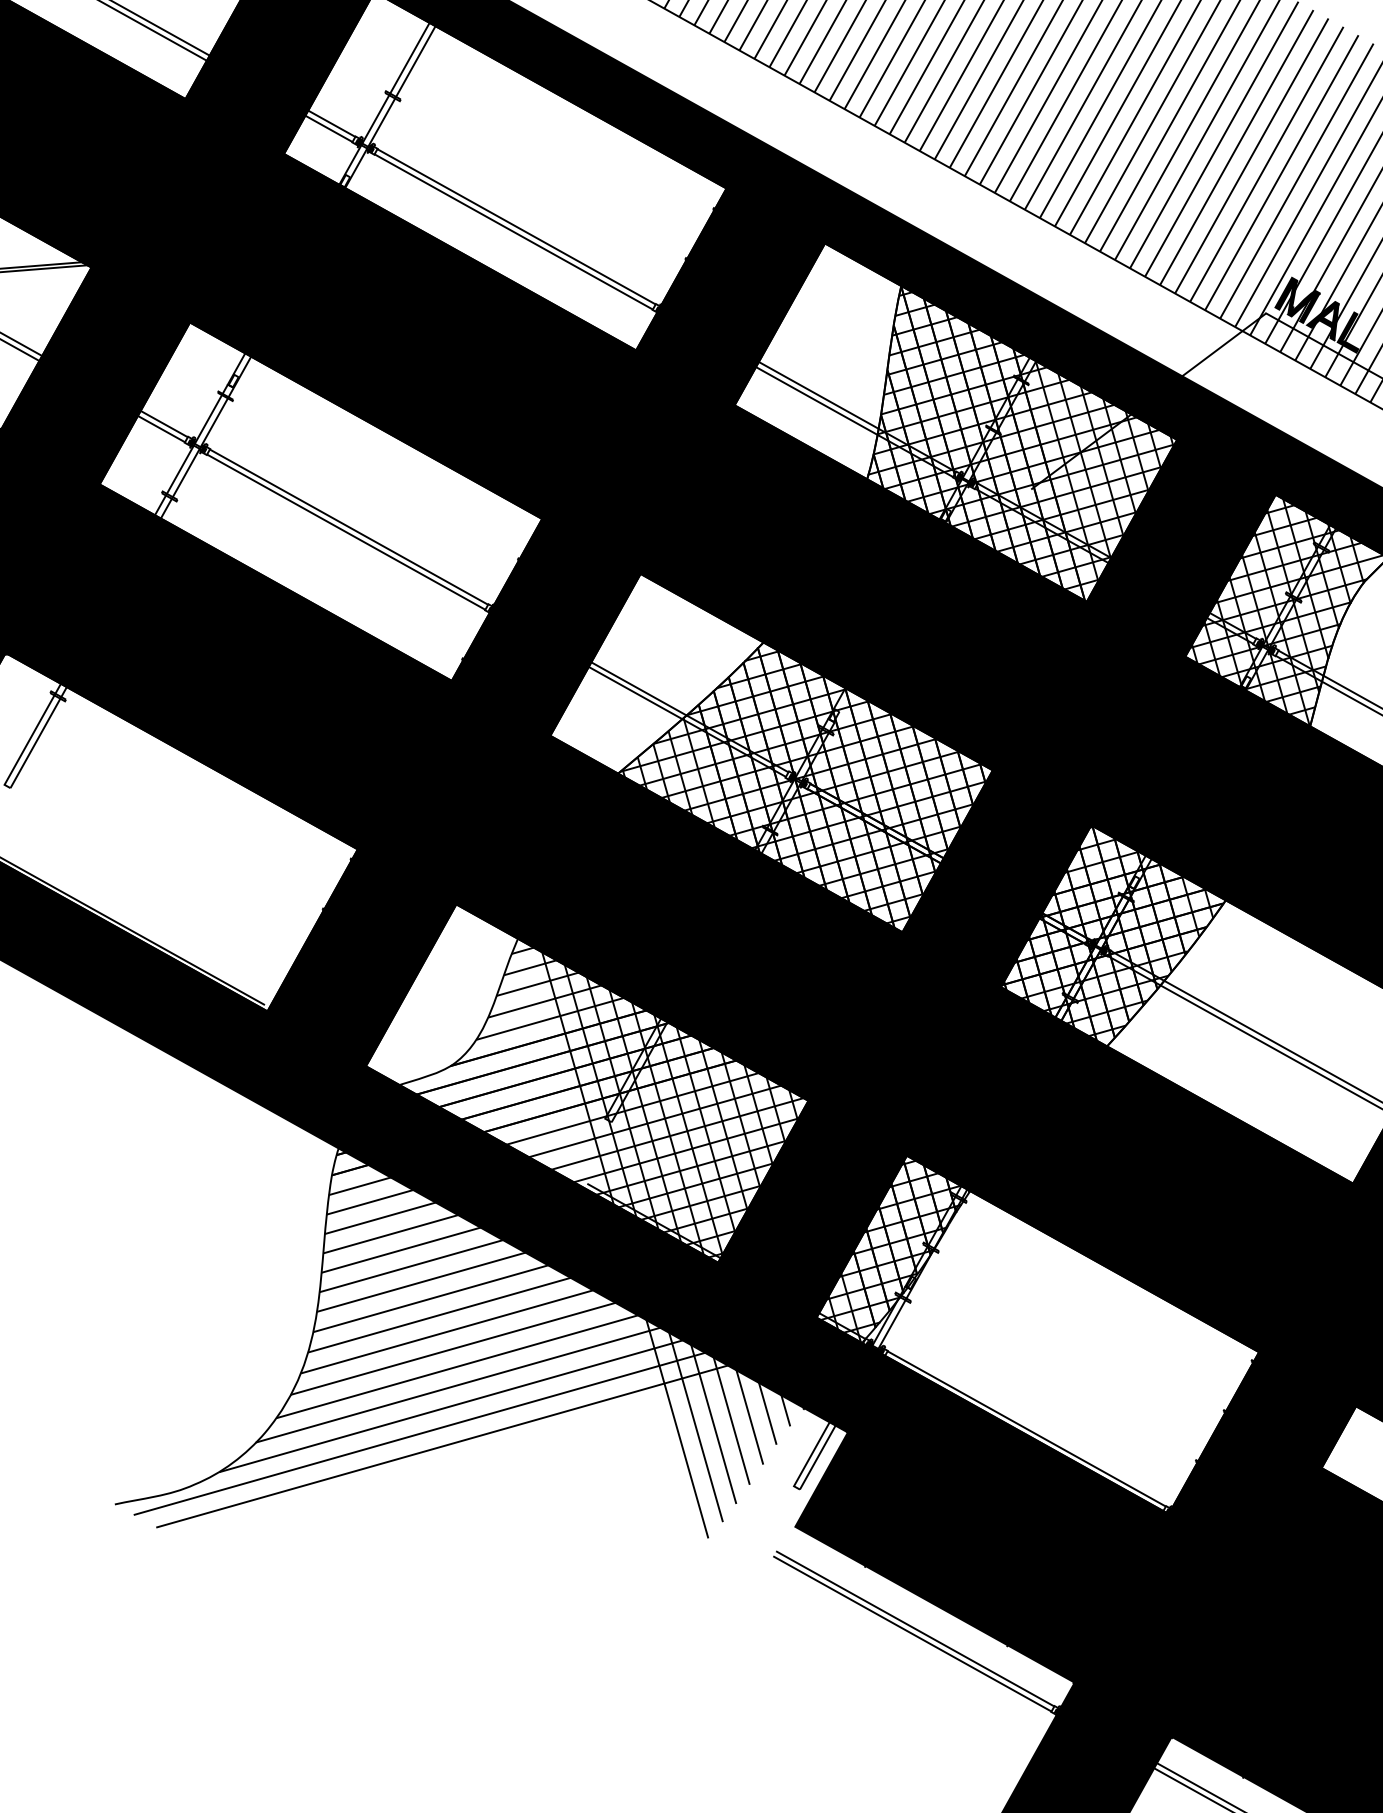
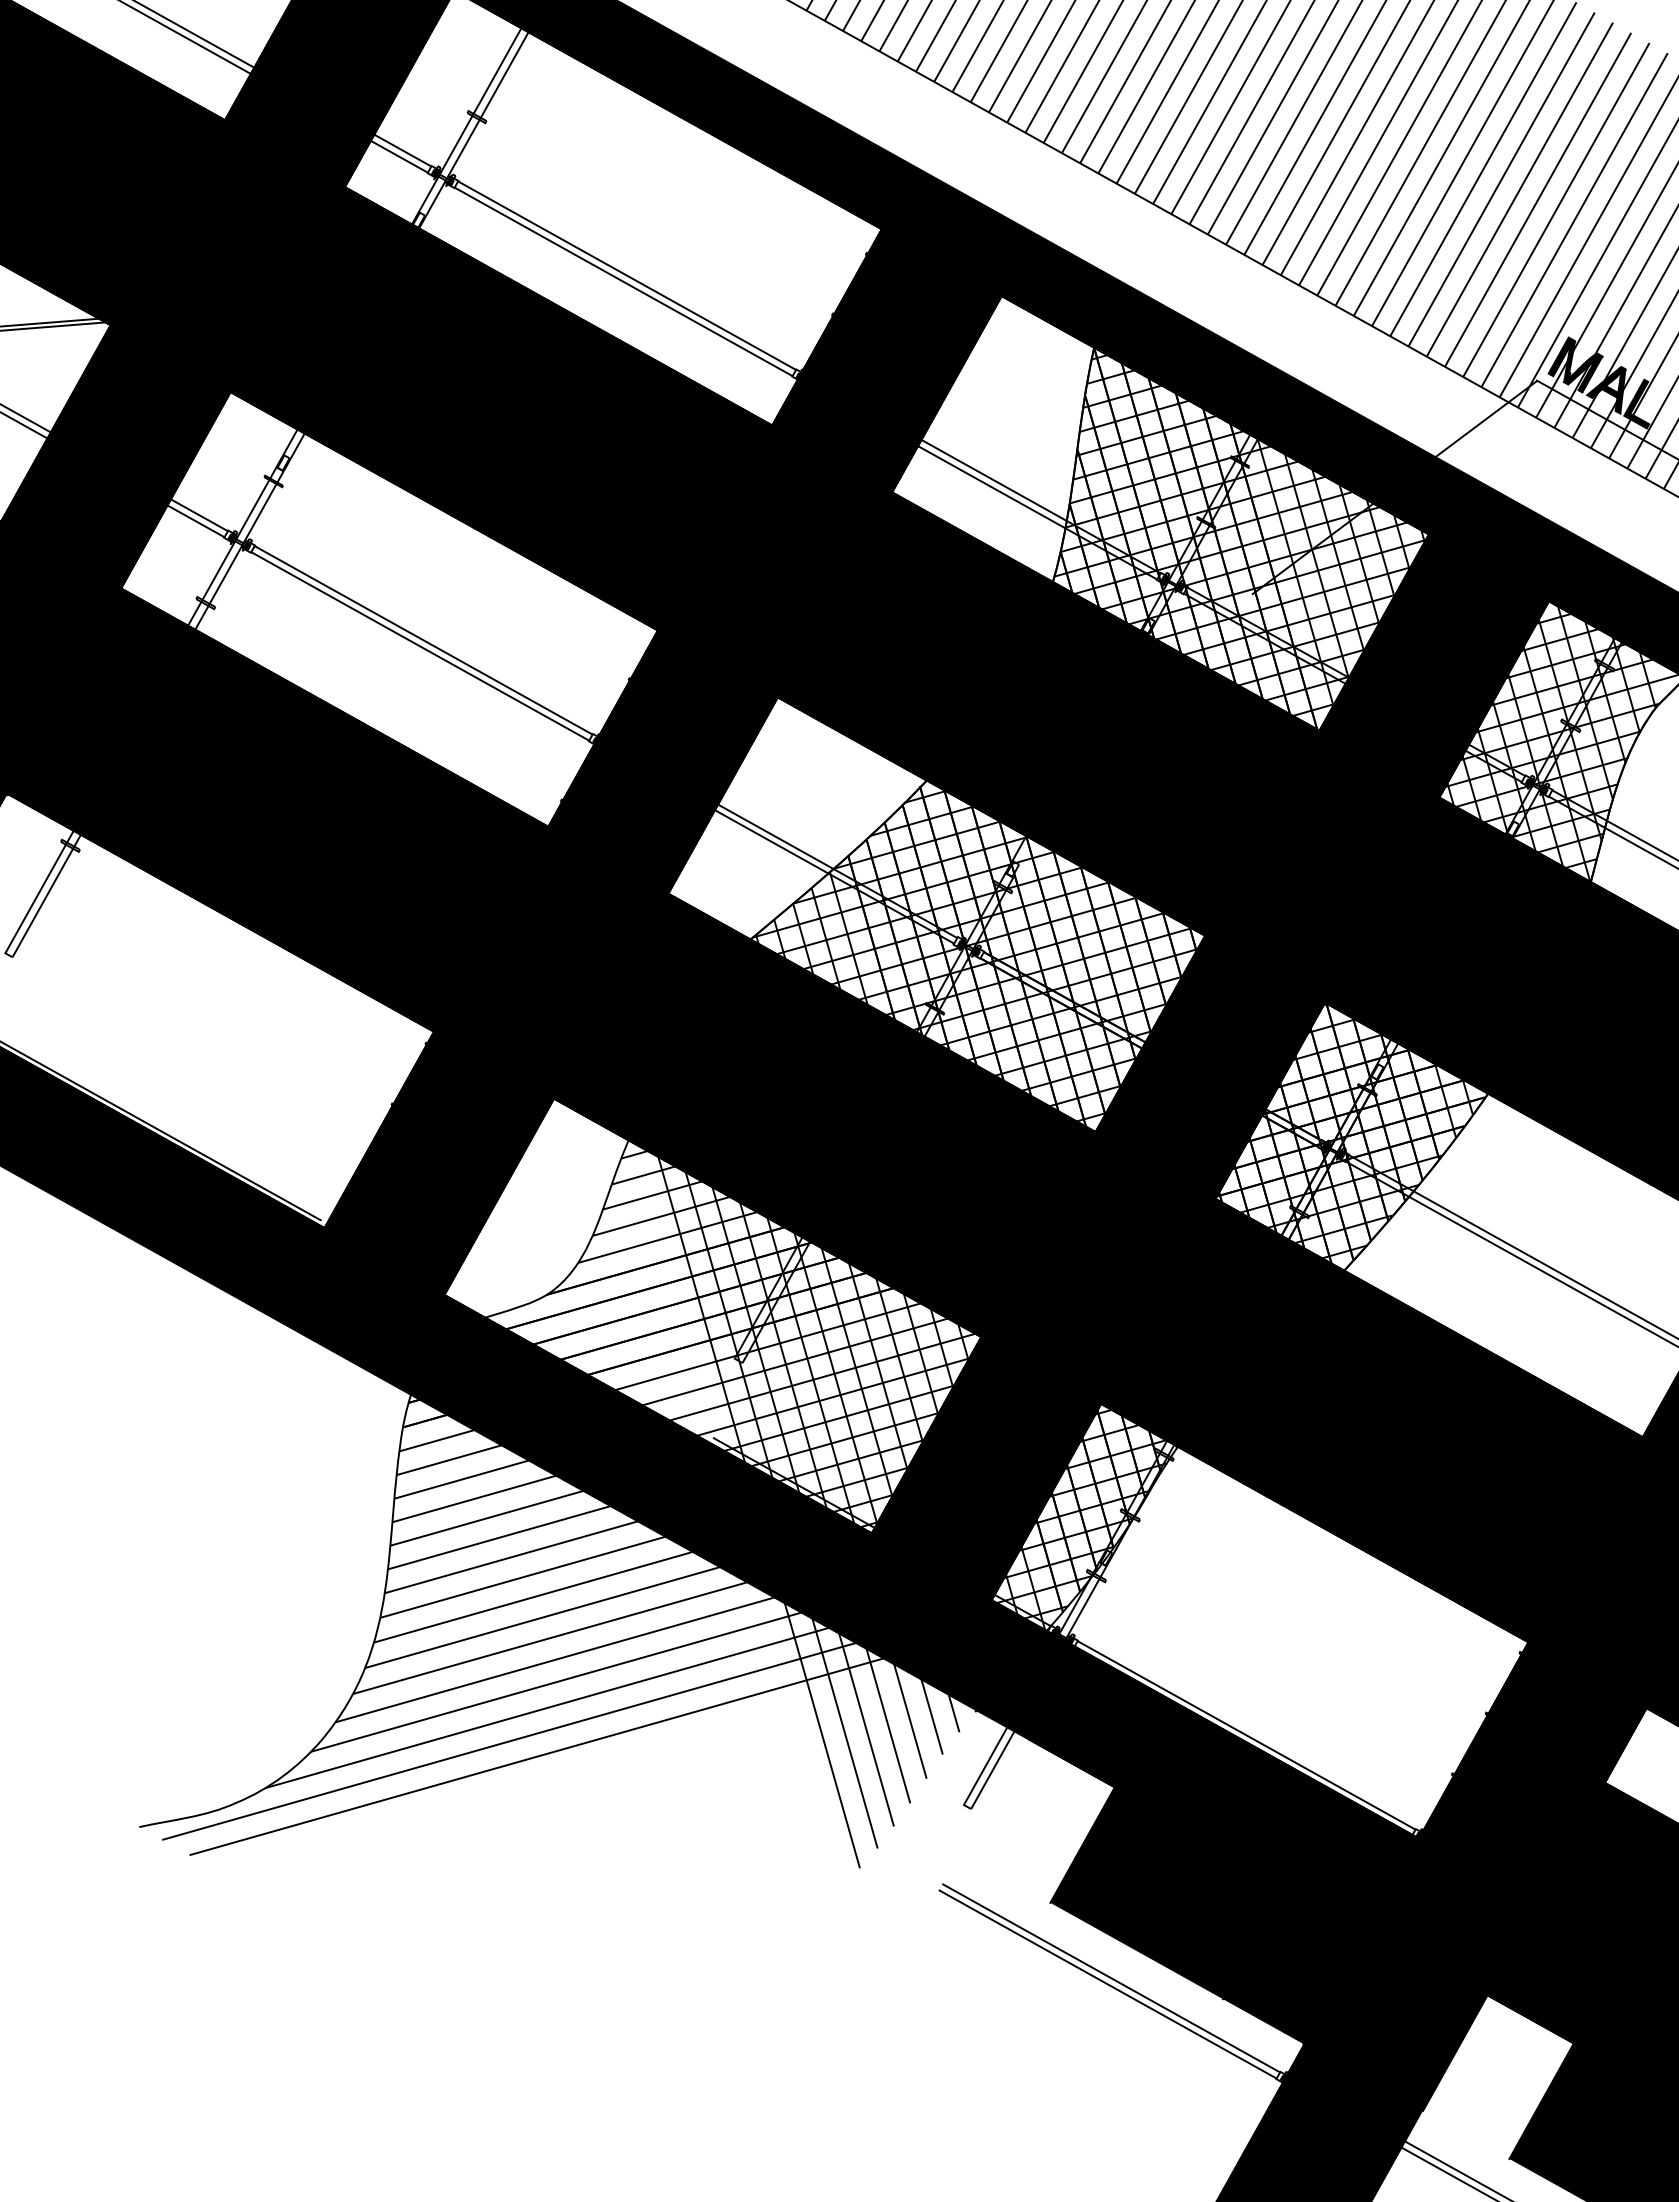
fill: (856, 1499) -> (1039, 1821), removed
fill: (1234, 1709) -> (1498, 2076), removed

